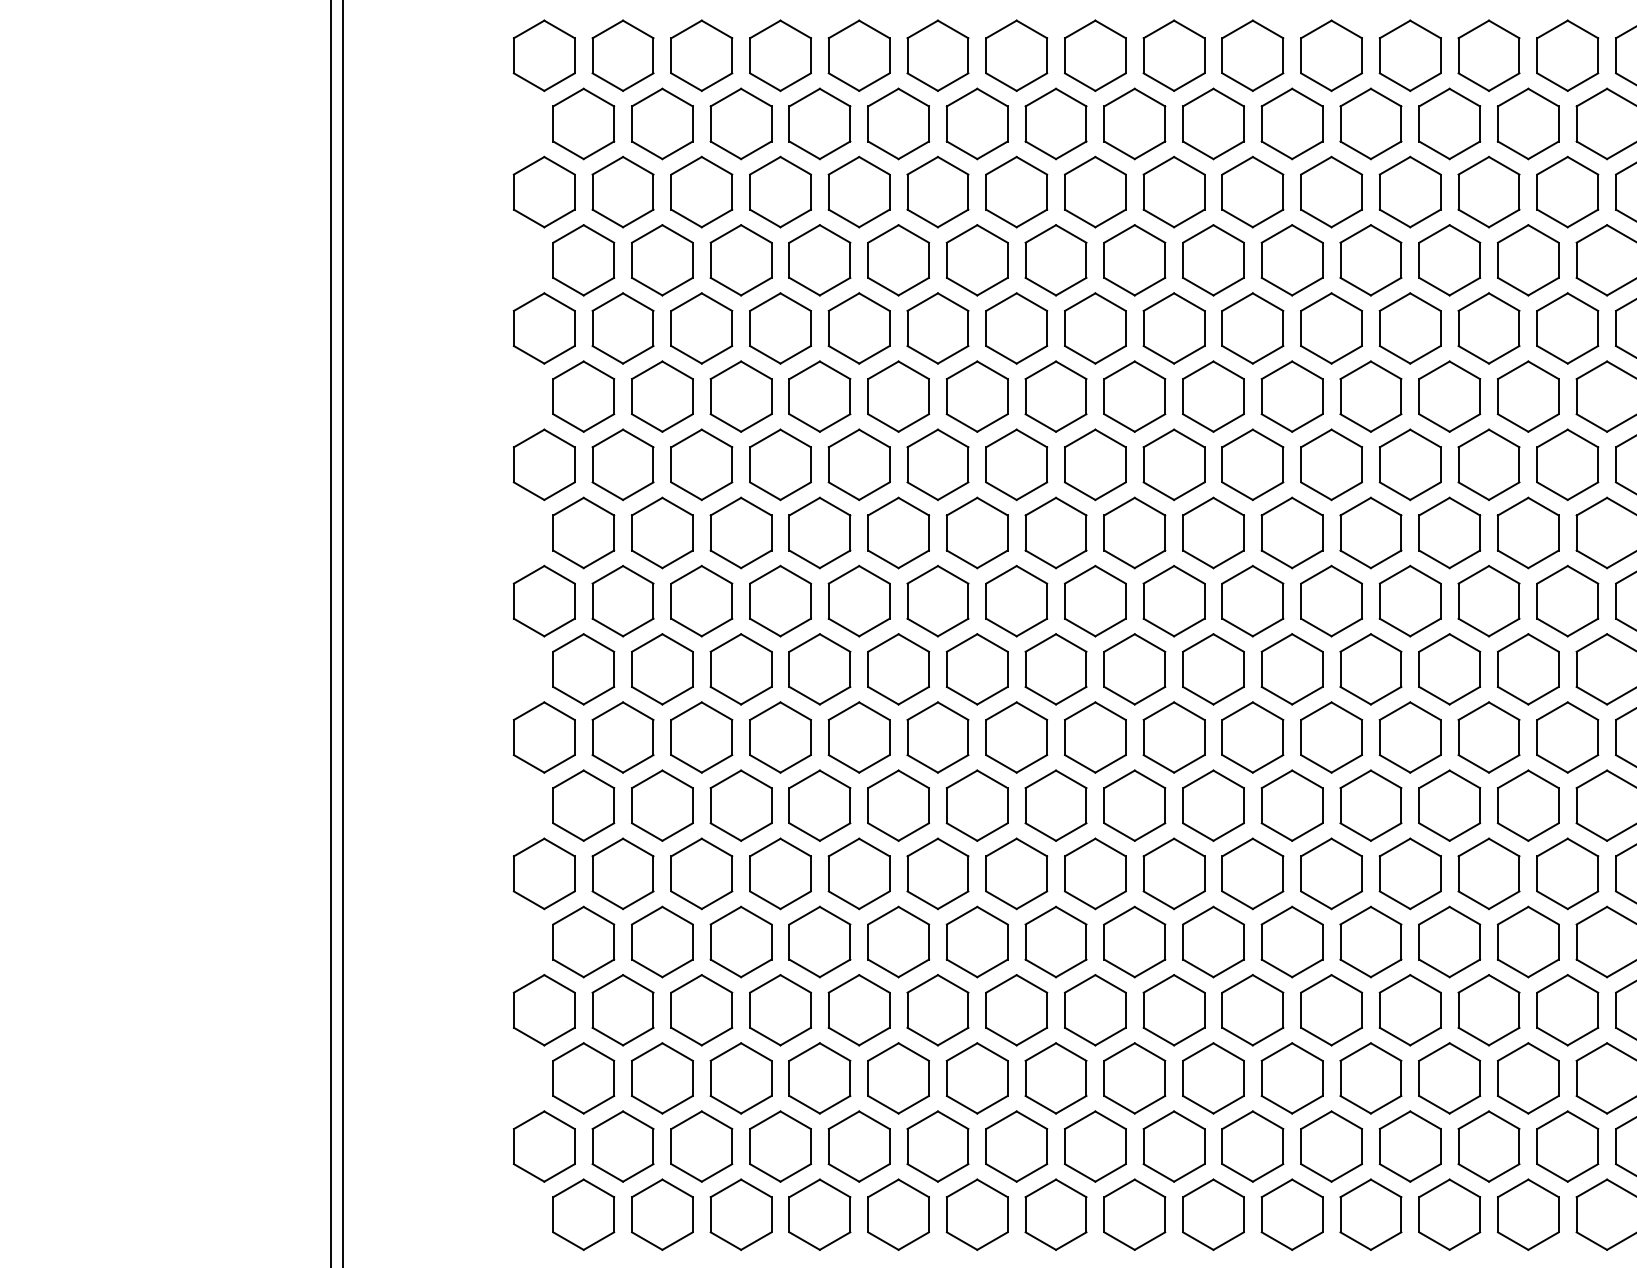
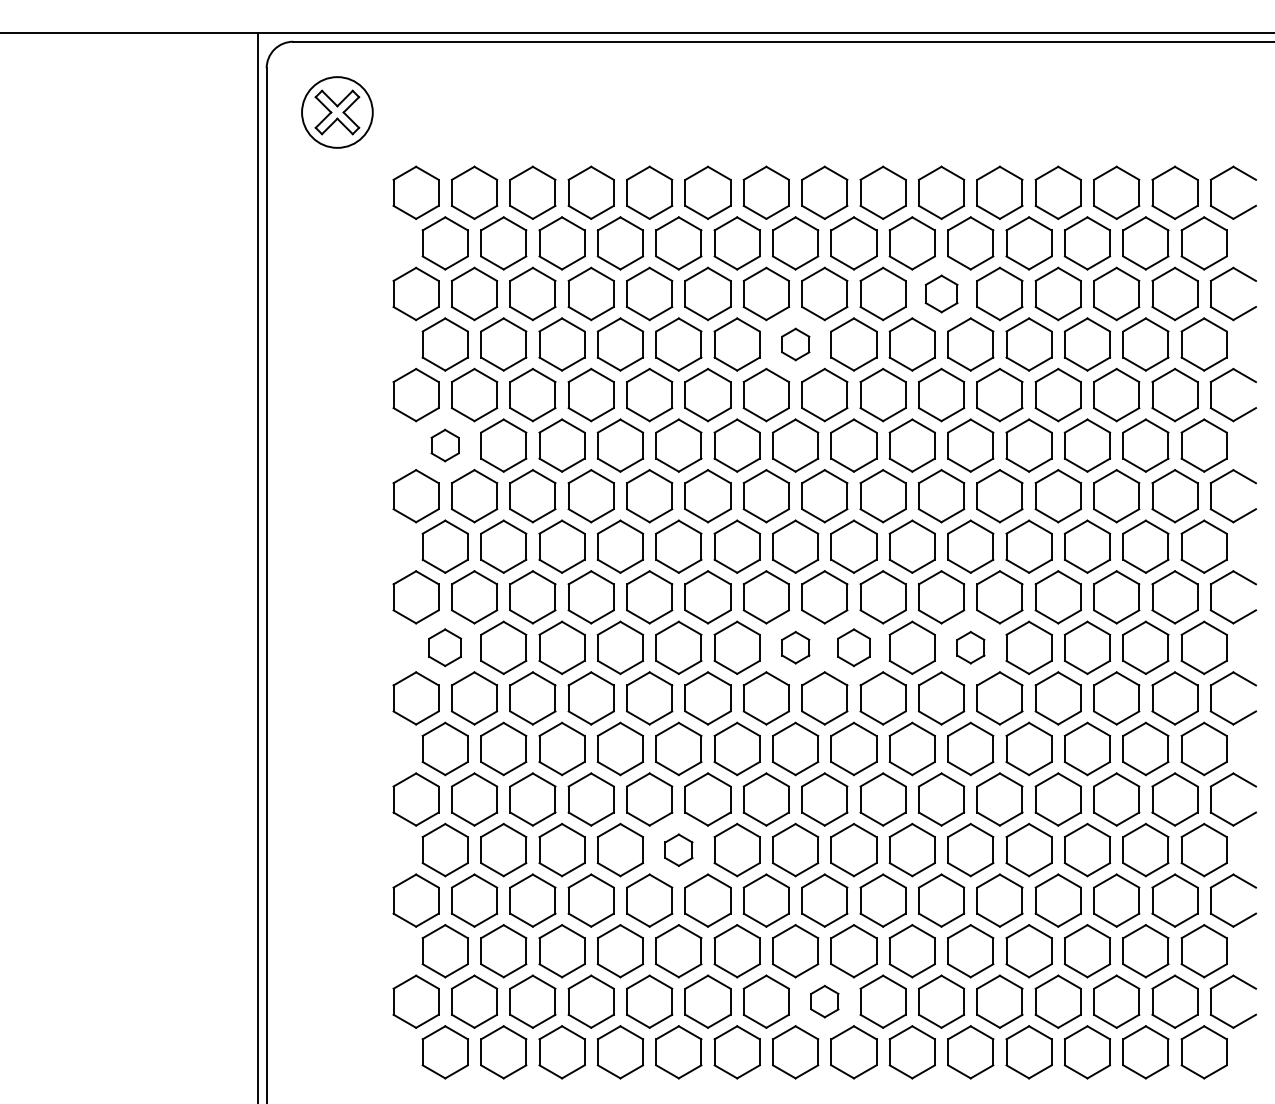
part: (1252, 191) -> (941, 293), size x0.7
part: (1055, 260) -> (795, 344), size x0.6
part: (582, 396) -> (444, 445), size x0.6
part: (582, 668) -> (444, 647), size x0.7
part: (1055, 668) -> (795, 647), size x0.6
part: (1134, 668) -> (853, 647), size x0.7
part: (1291, 668) -> (970, 647), size x0.6
part: (898, 942) -> (678, 850), size x0.6
part: (1095, 1146) -> (824, 1001), size x0.6

